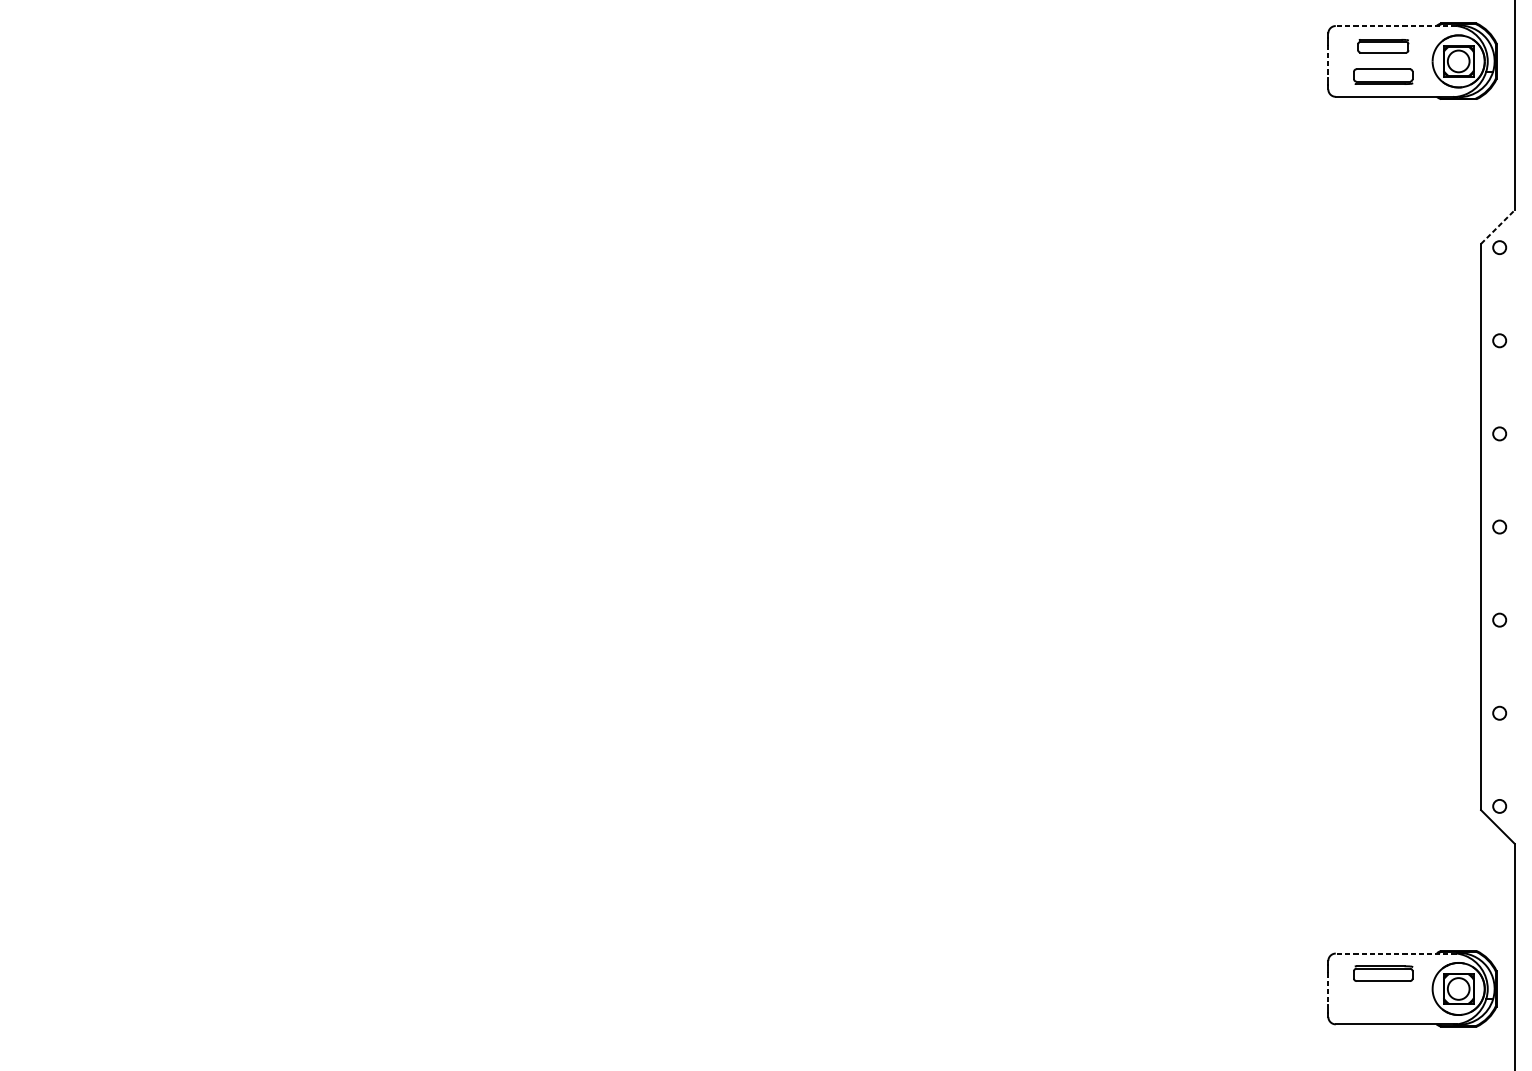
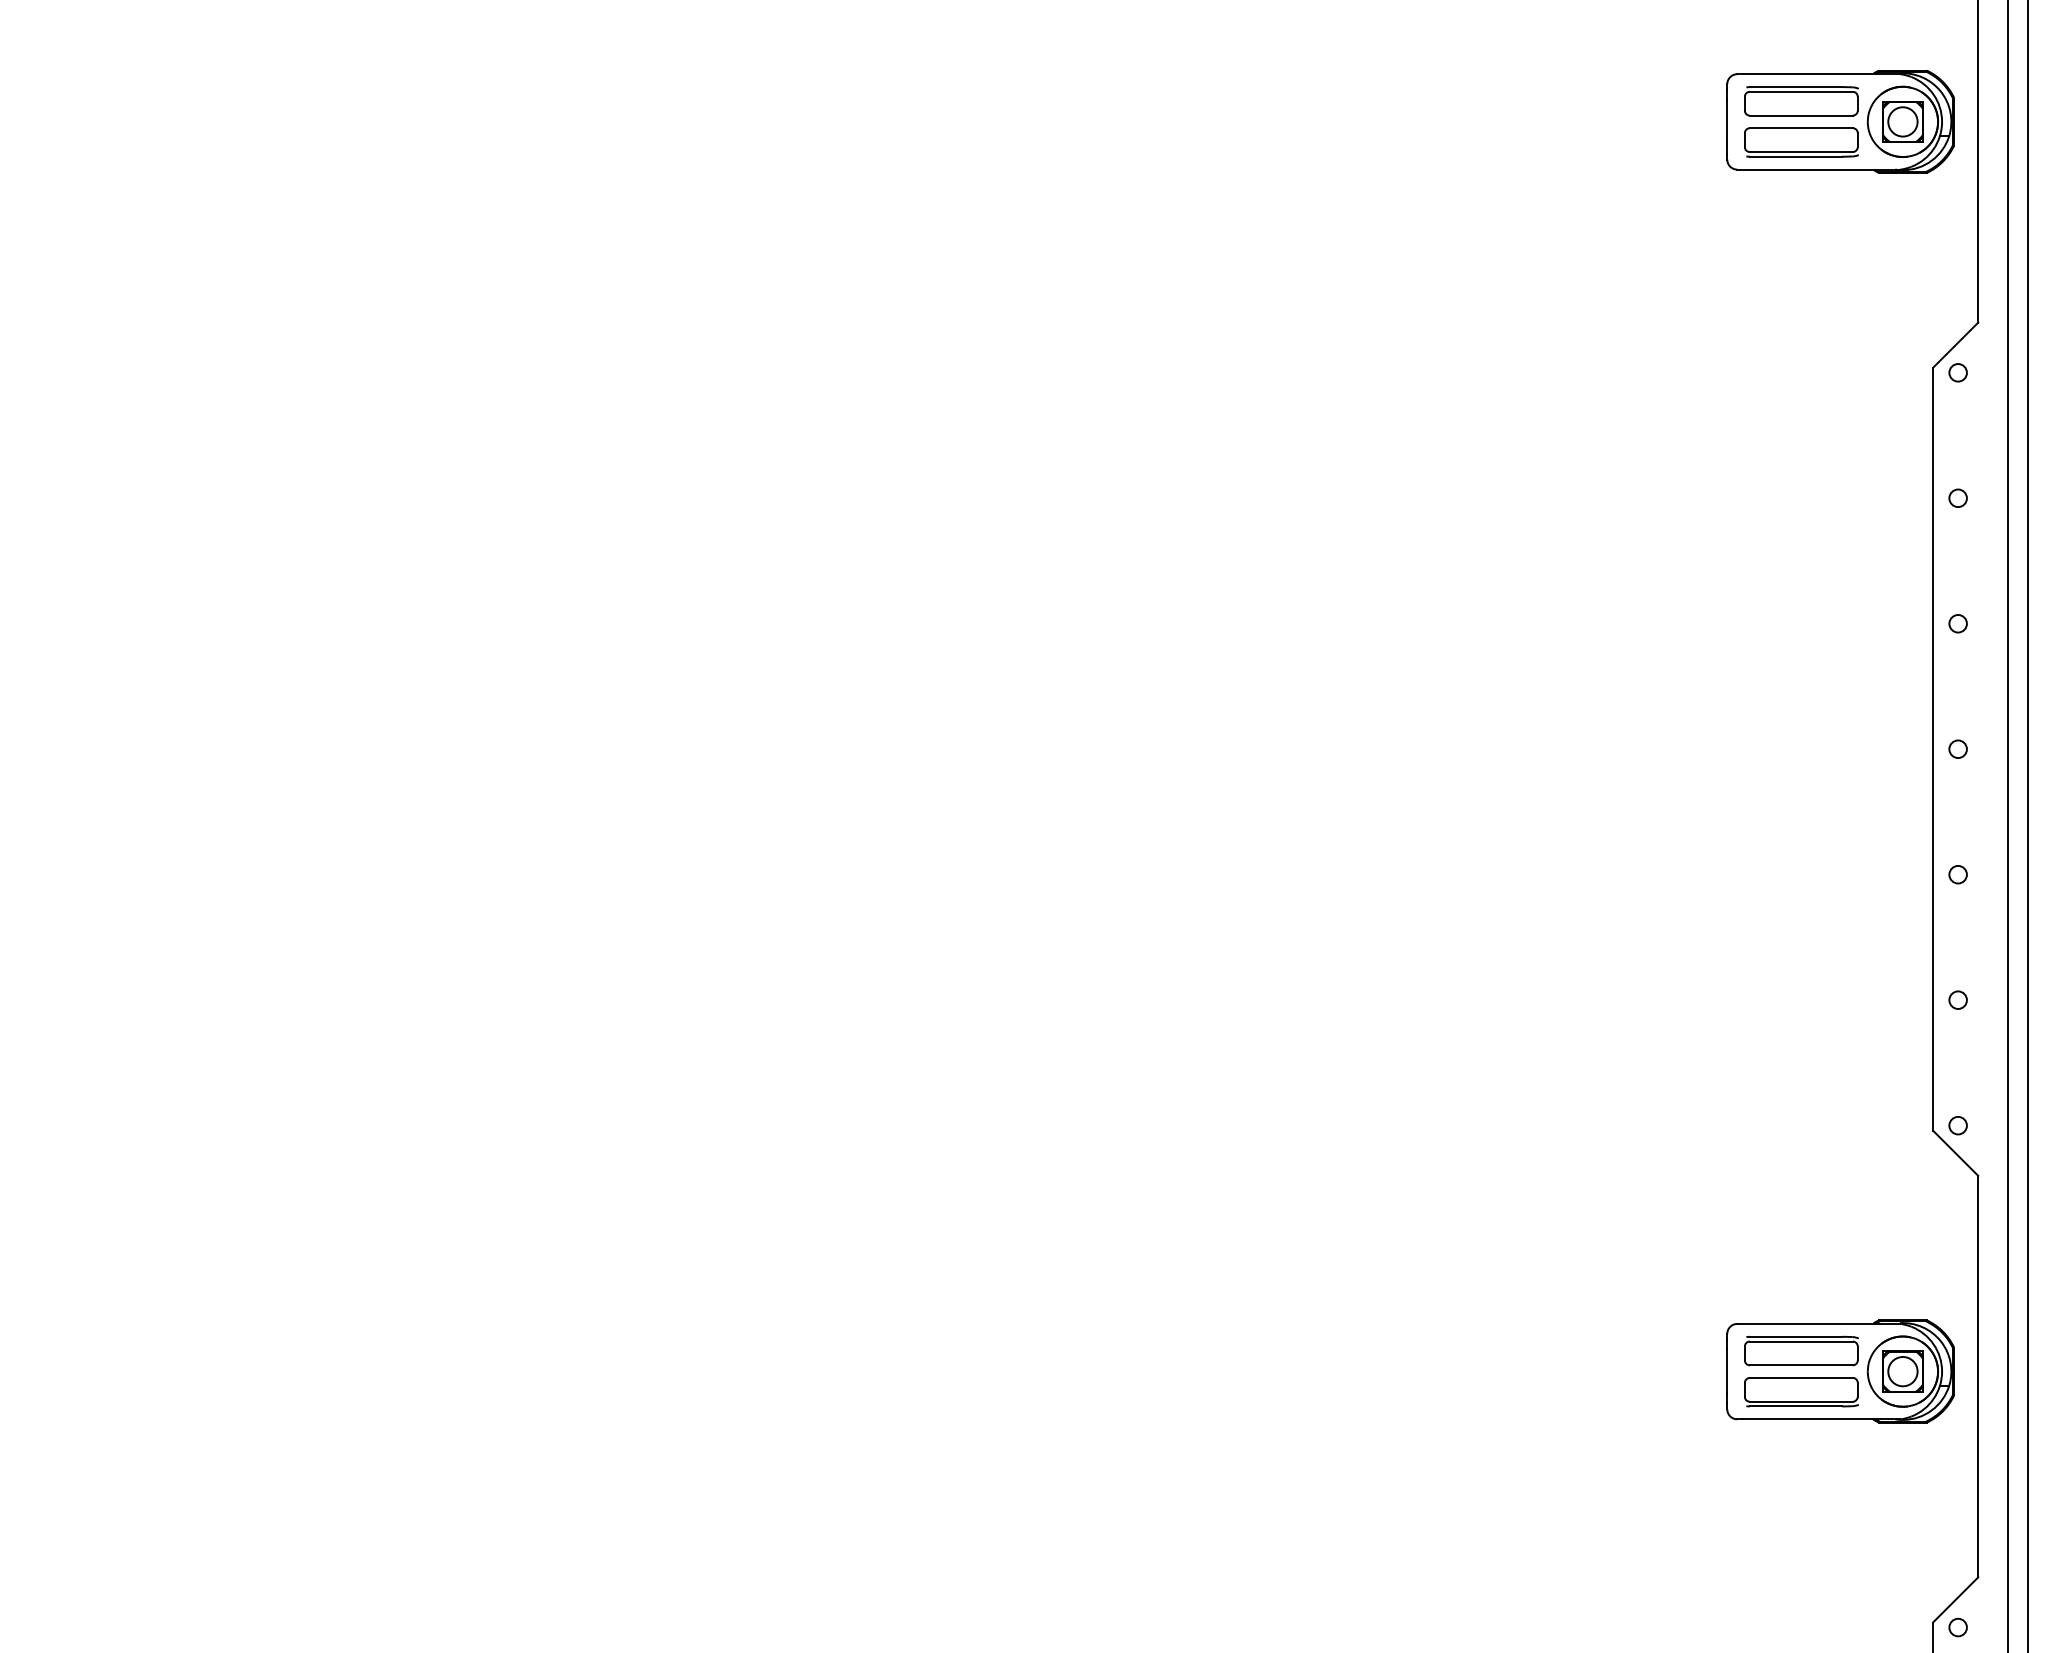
line: (1396, 26) -> (1818, 74), dashed -> solid
part: (1383, 46) -> (1801, 101), size x1.67
line: (1328, 61) -> (1727, 122), dashed -> solid
part: (1383, 76) -> (1801, 142), size x1.43
line: (1497, 227) -> (1955, 345), dashed -> solid
line: (1396, 953) -> (1818, 1323), dashed -> solid
part: (1383, 973) -> (1801, 1350), size x1.43
line: (1328, 989) -> (1727, 1372), dashed -> solid
part: (1383, 1004) -> (1801, 1392), added

